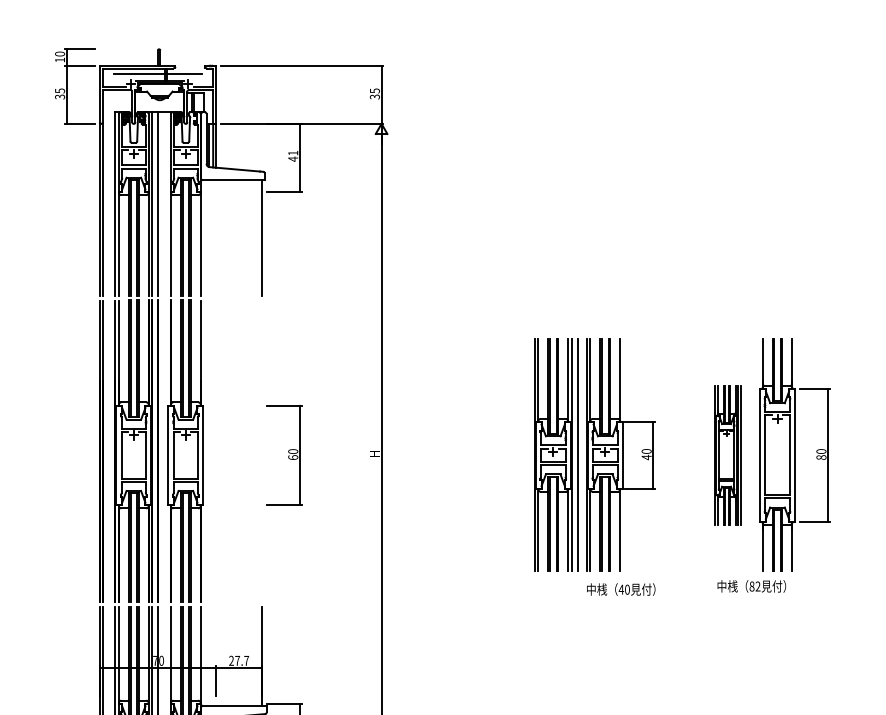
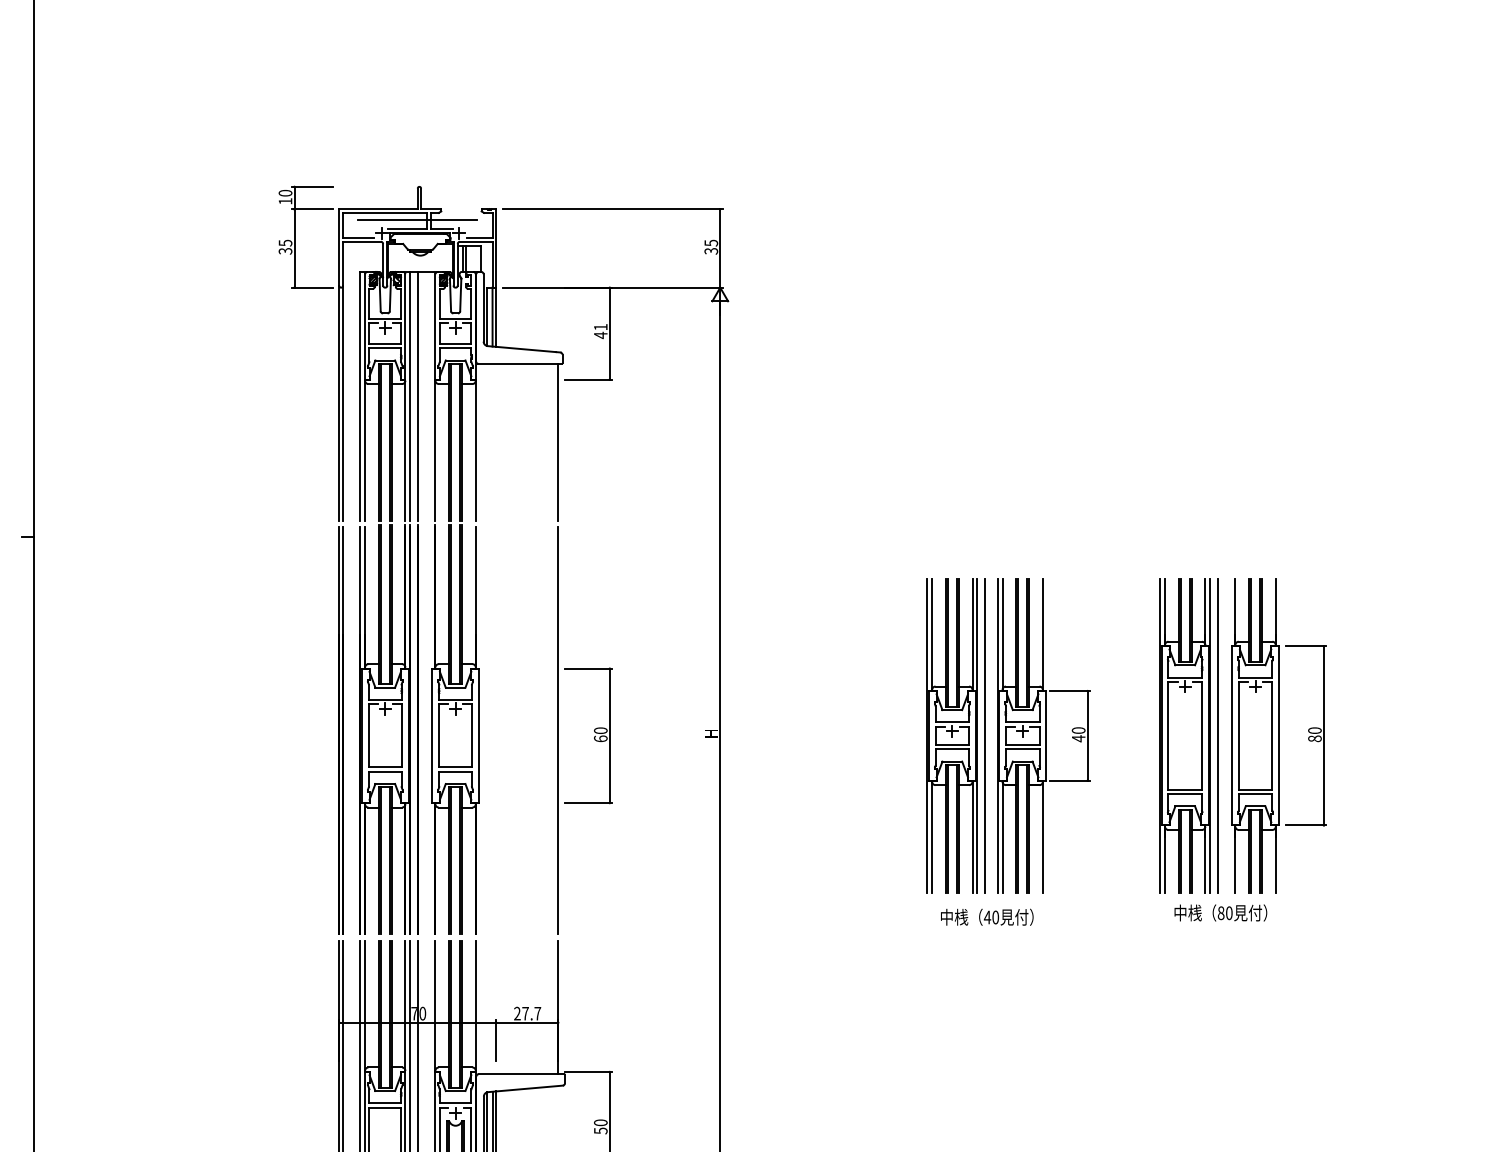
line: (261, 451) -> (558, 730), added
part: (727, 455) -> (1188, 735), size x1.67
text: (758, 586) -> (1229, 913), 82 -> 80
text: (621, 588) -> (987, 916), moved

